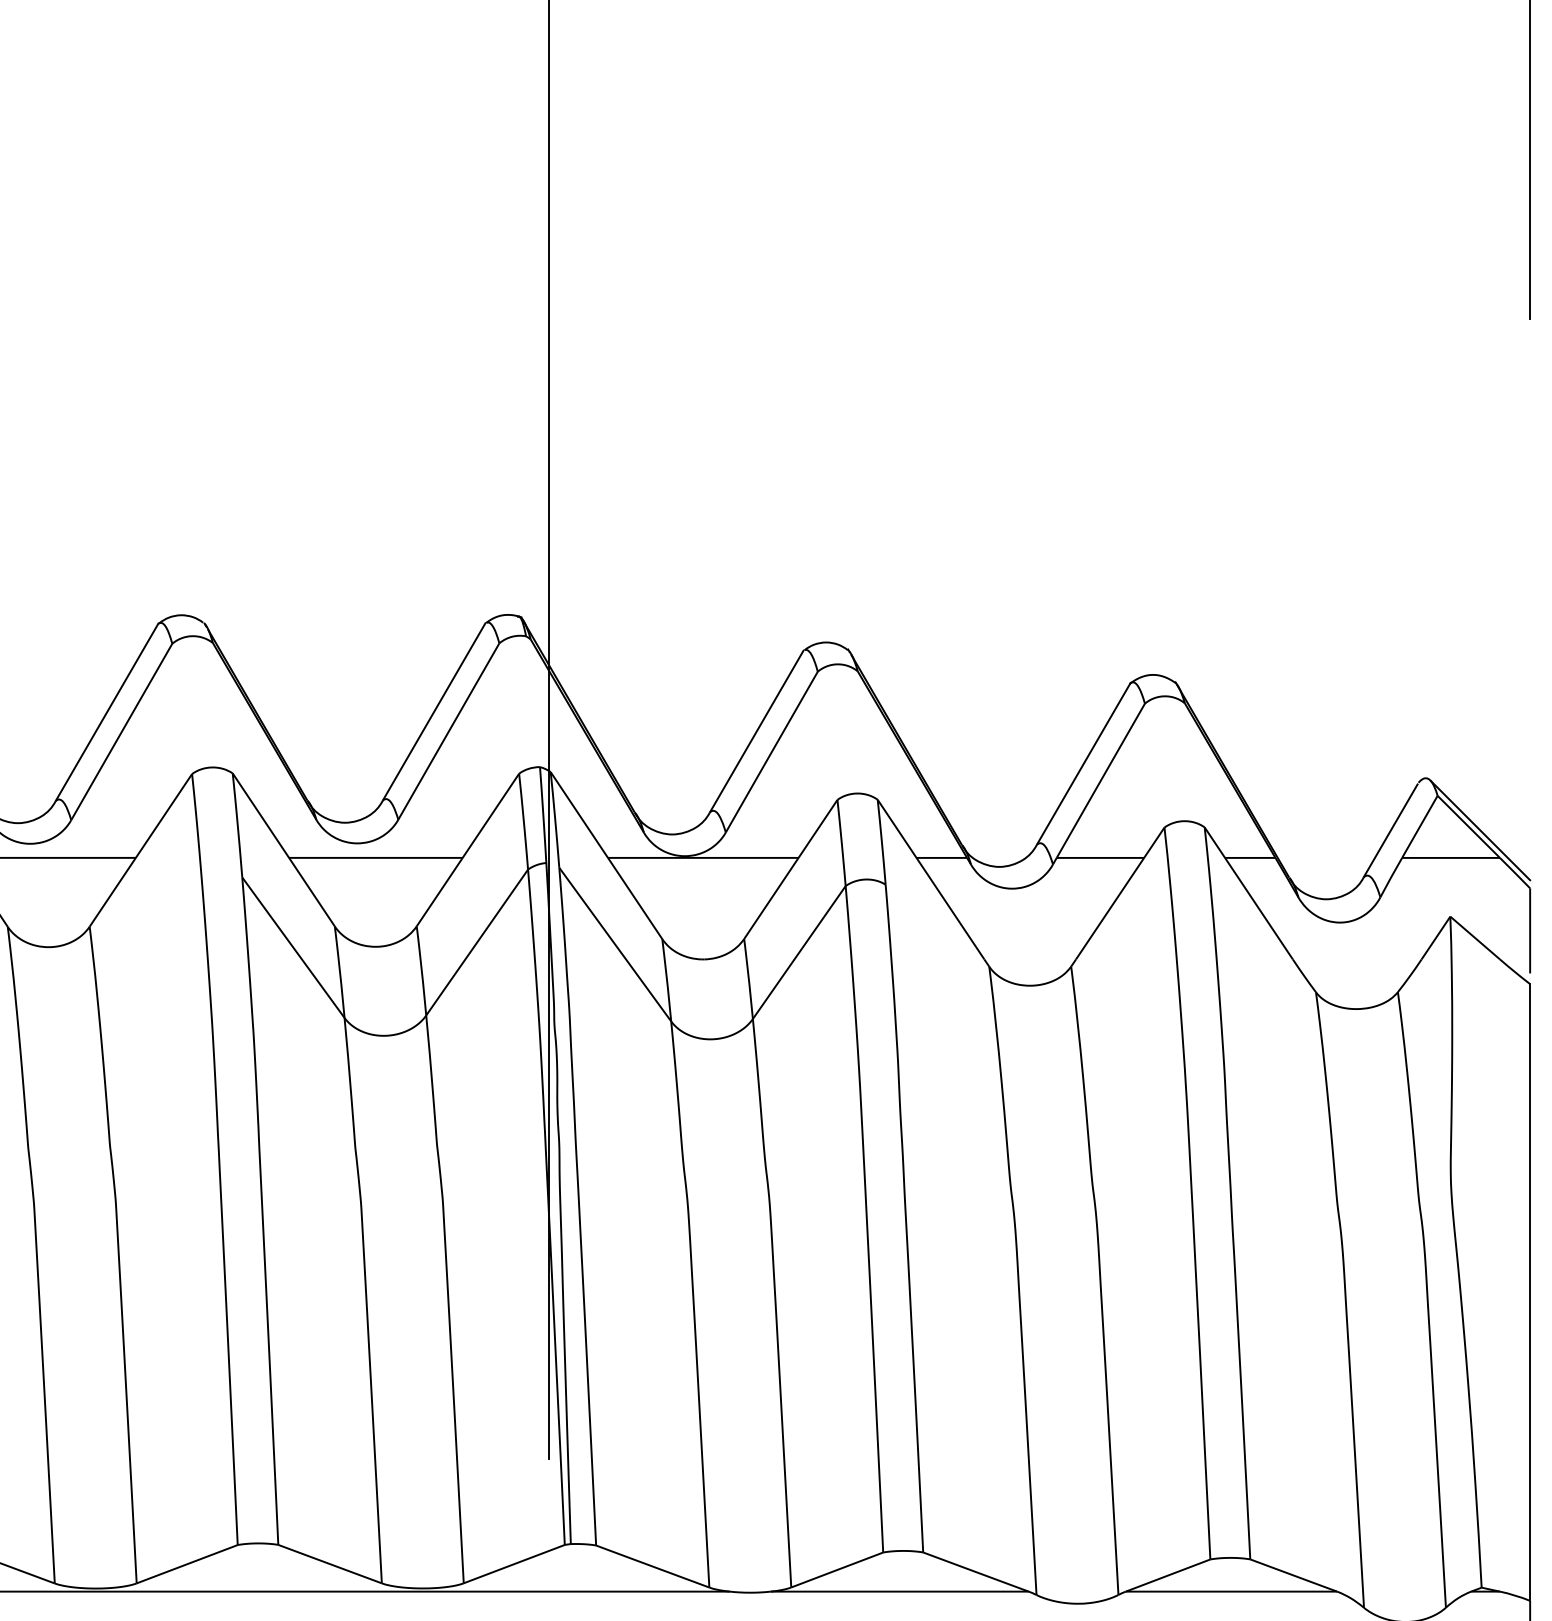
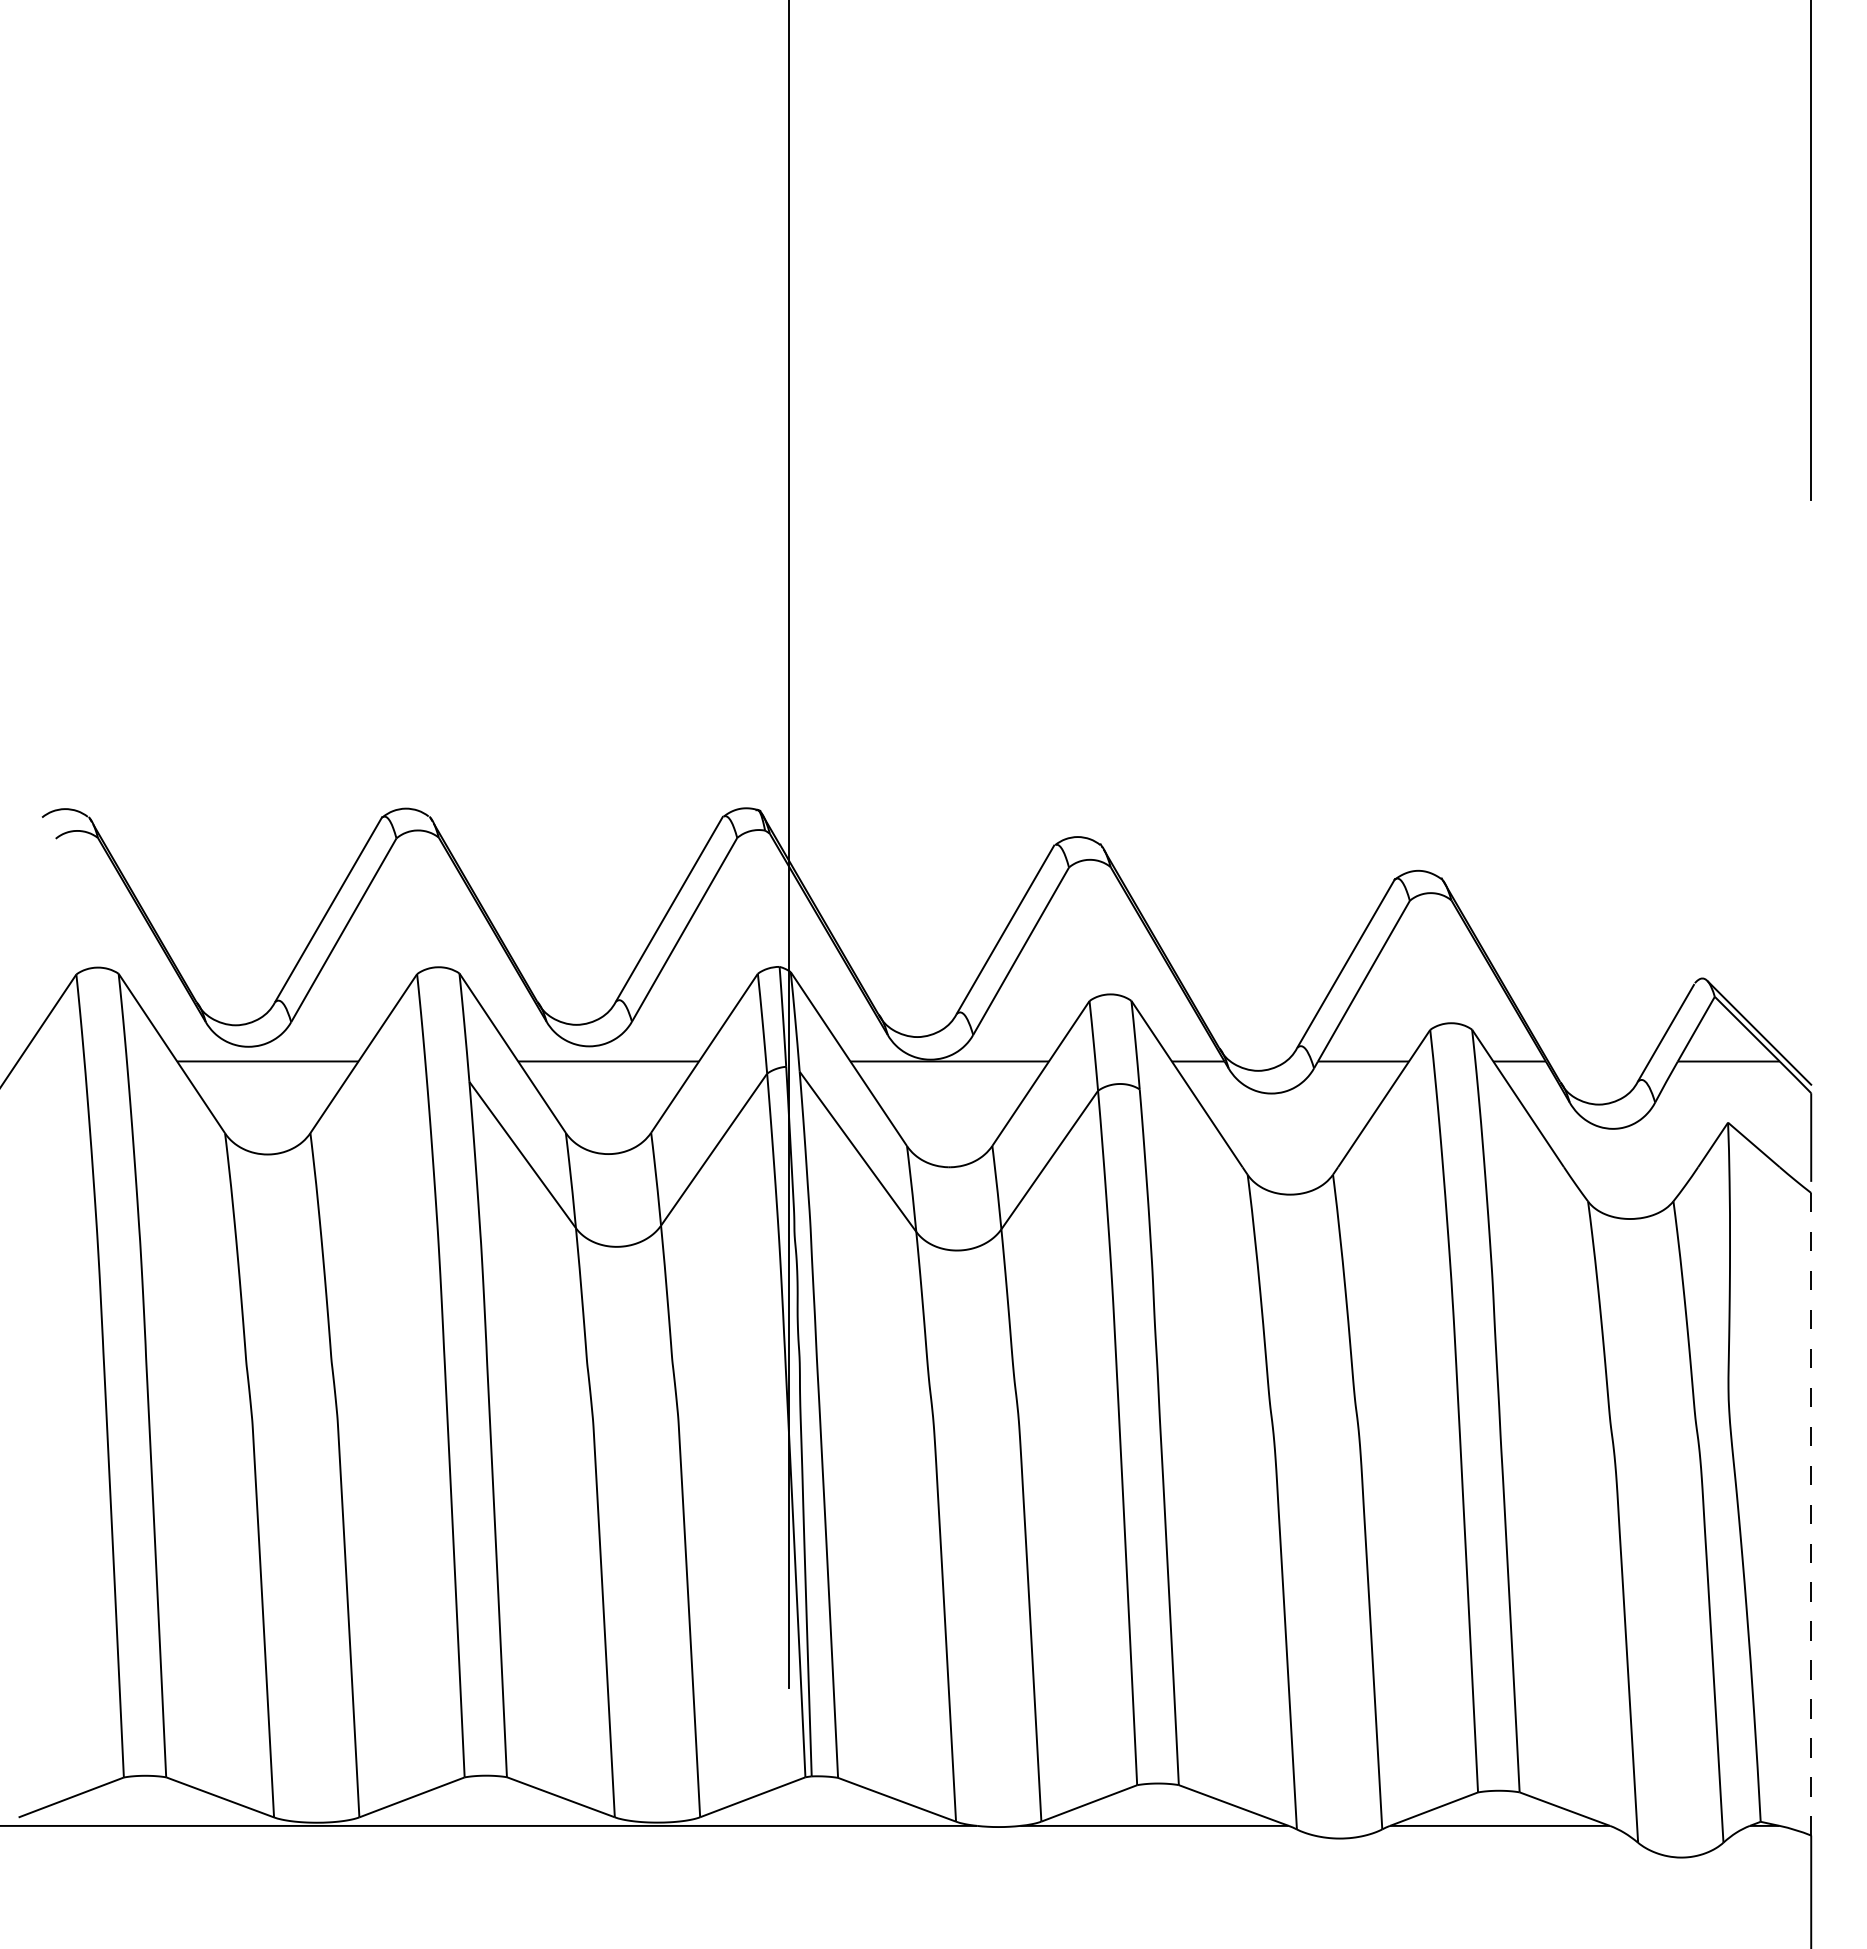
line: (1530, 1292) -> (1811, 1514), solid -> dashed

